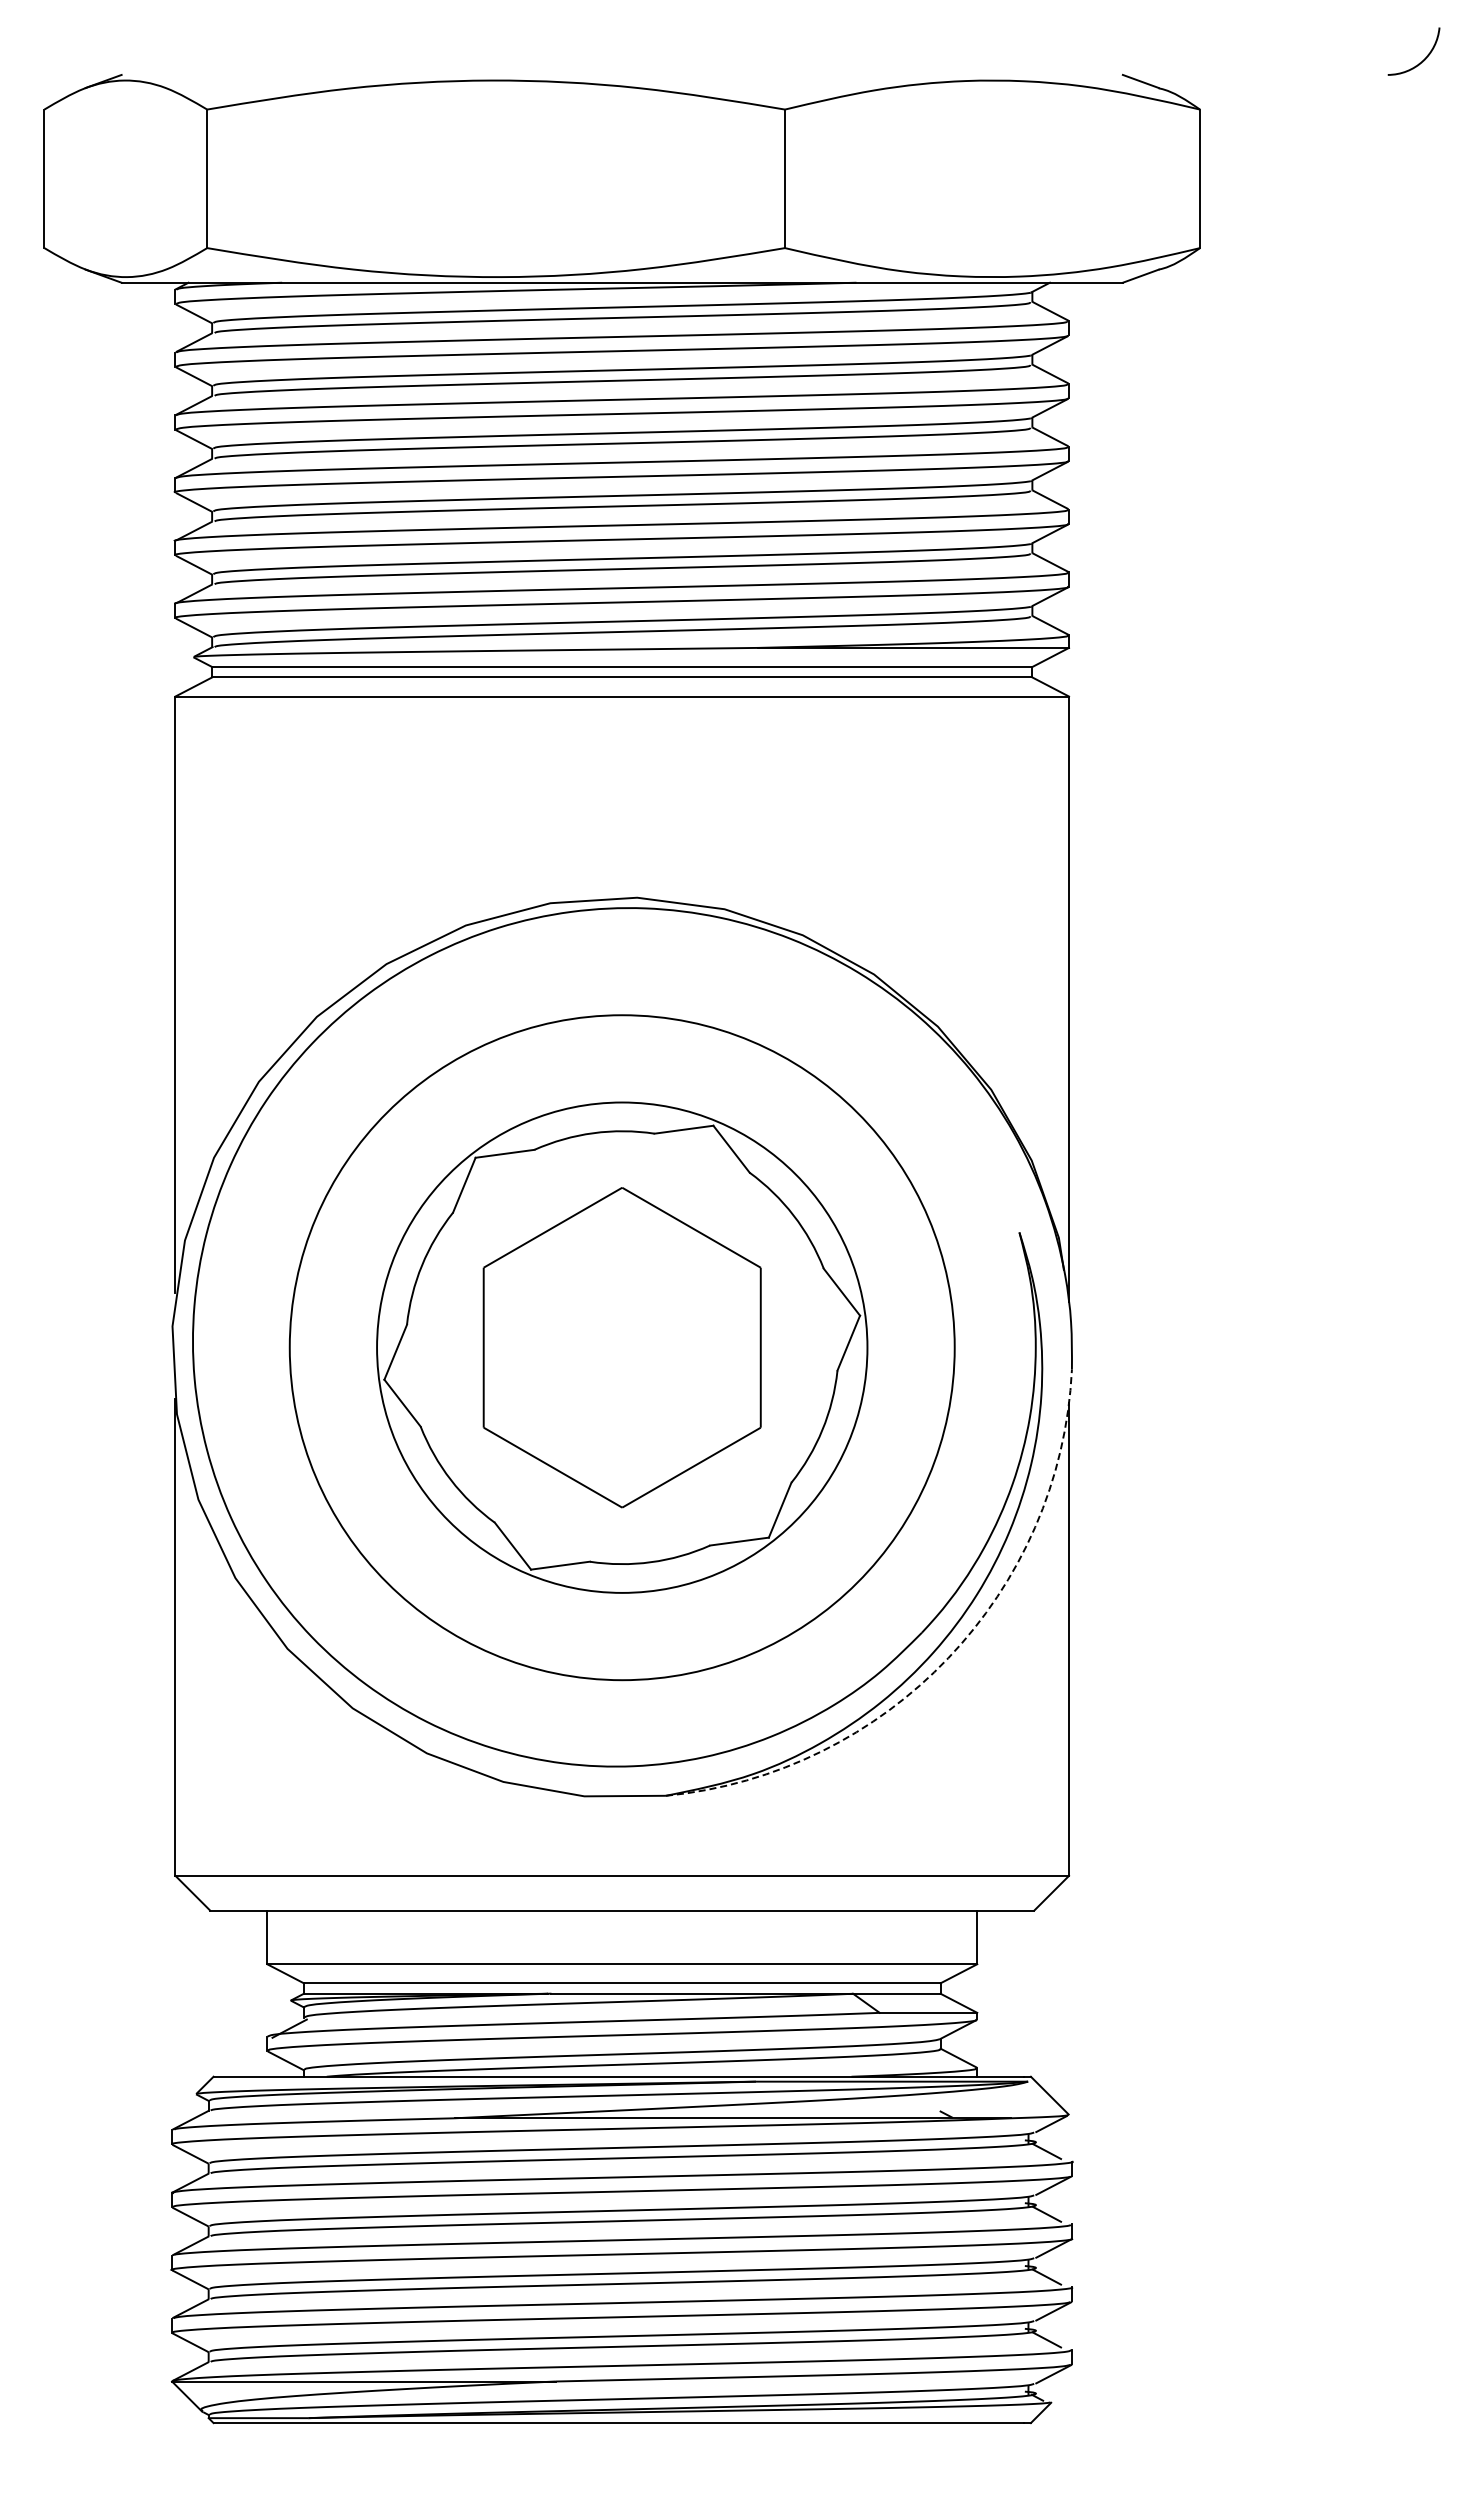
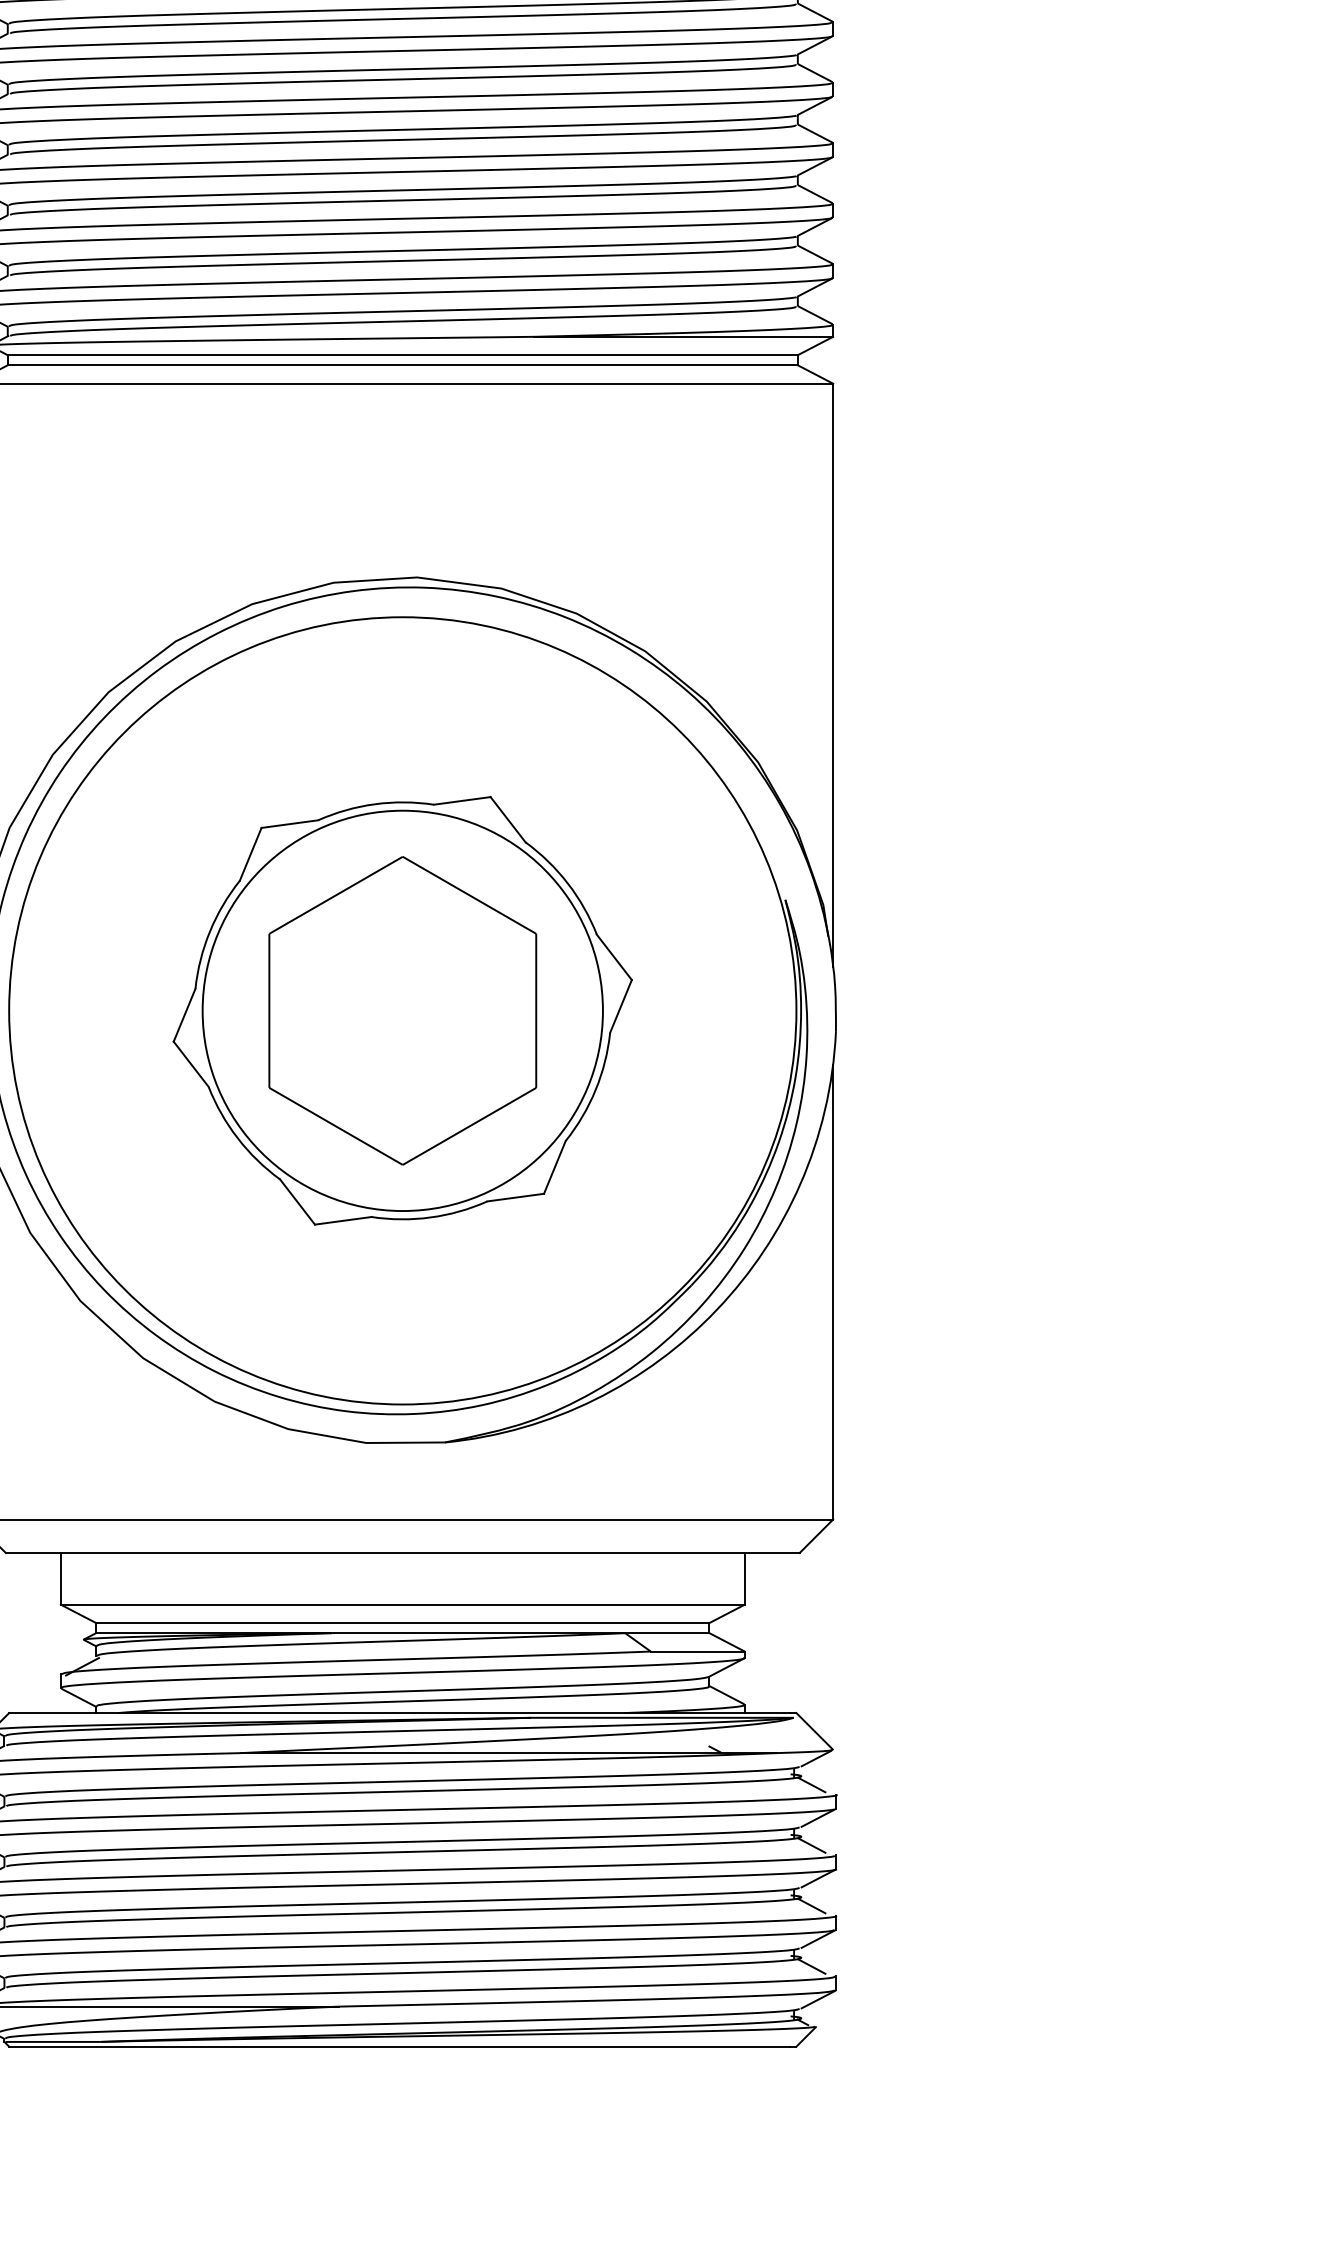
circle: (621, 1347) -> (402, 1010), size x1.67
circle: (622, 1347) -> (403, 1010), size x0.62
arc: (948, 1658) -> (717, 1310), dashed -> solid

